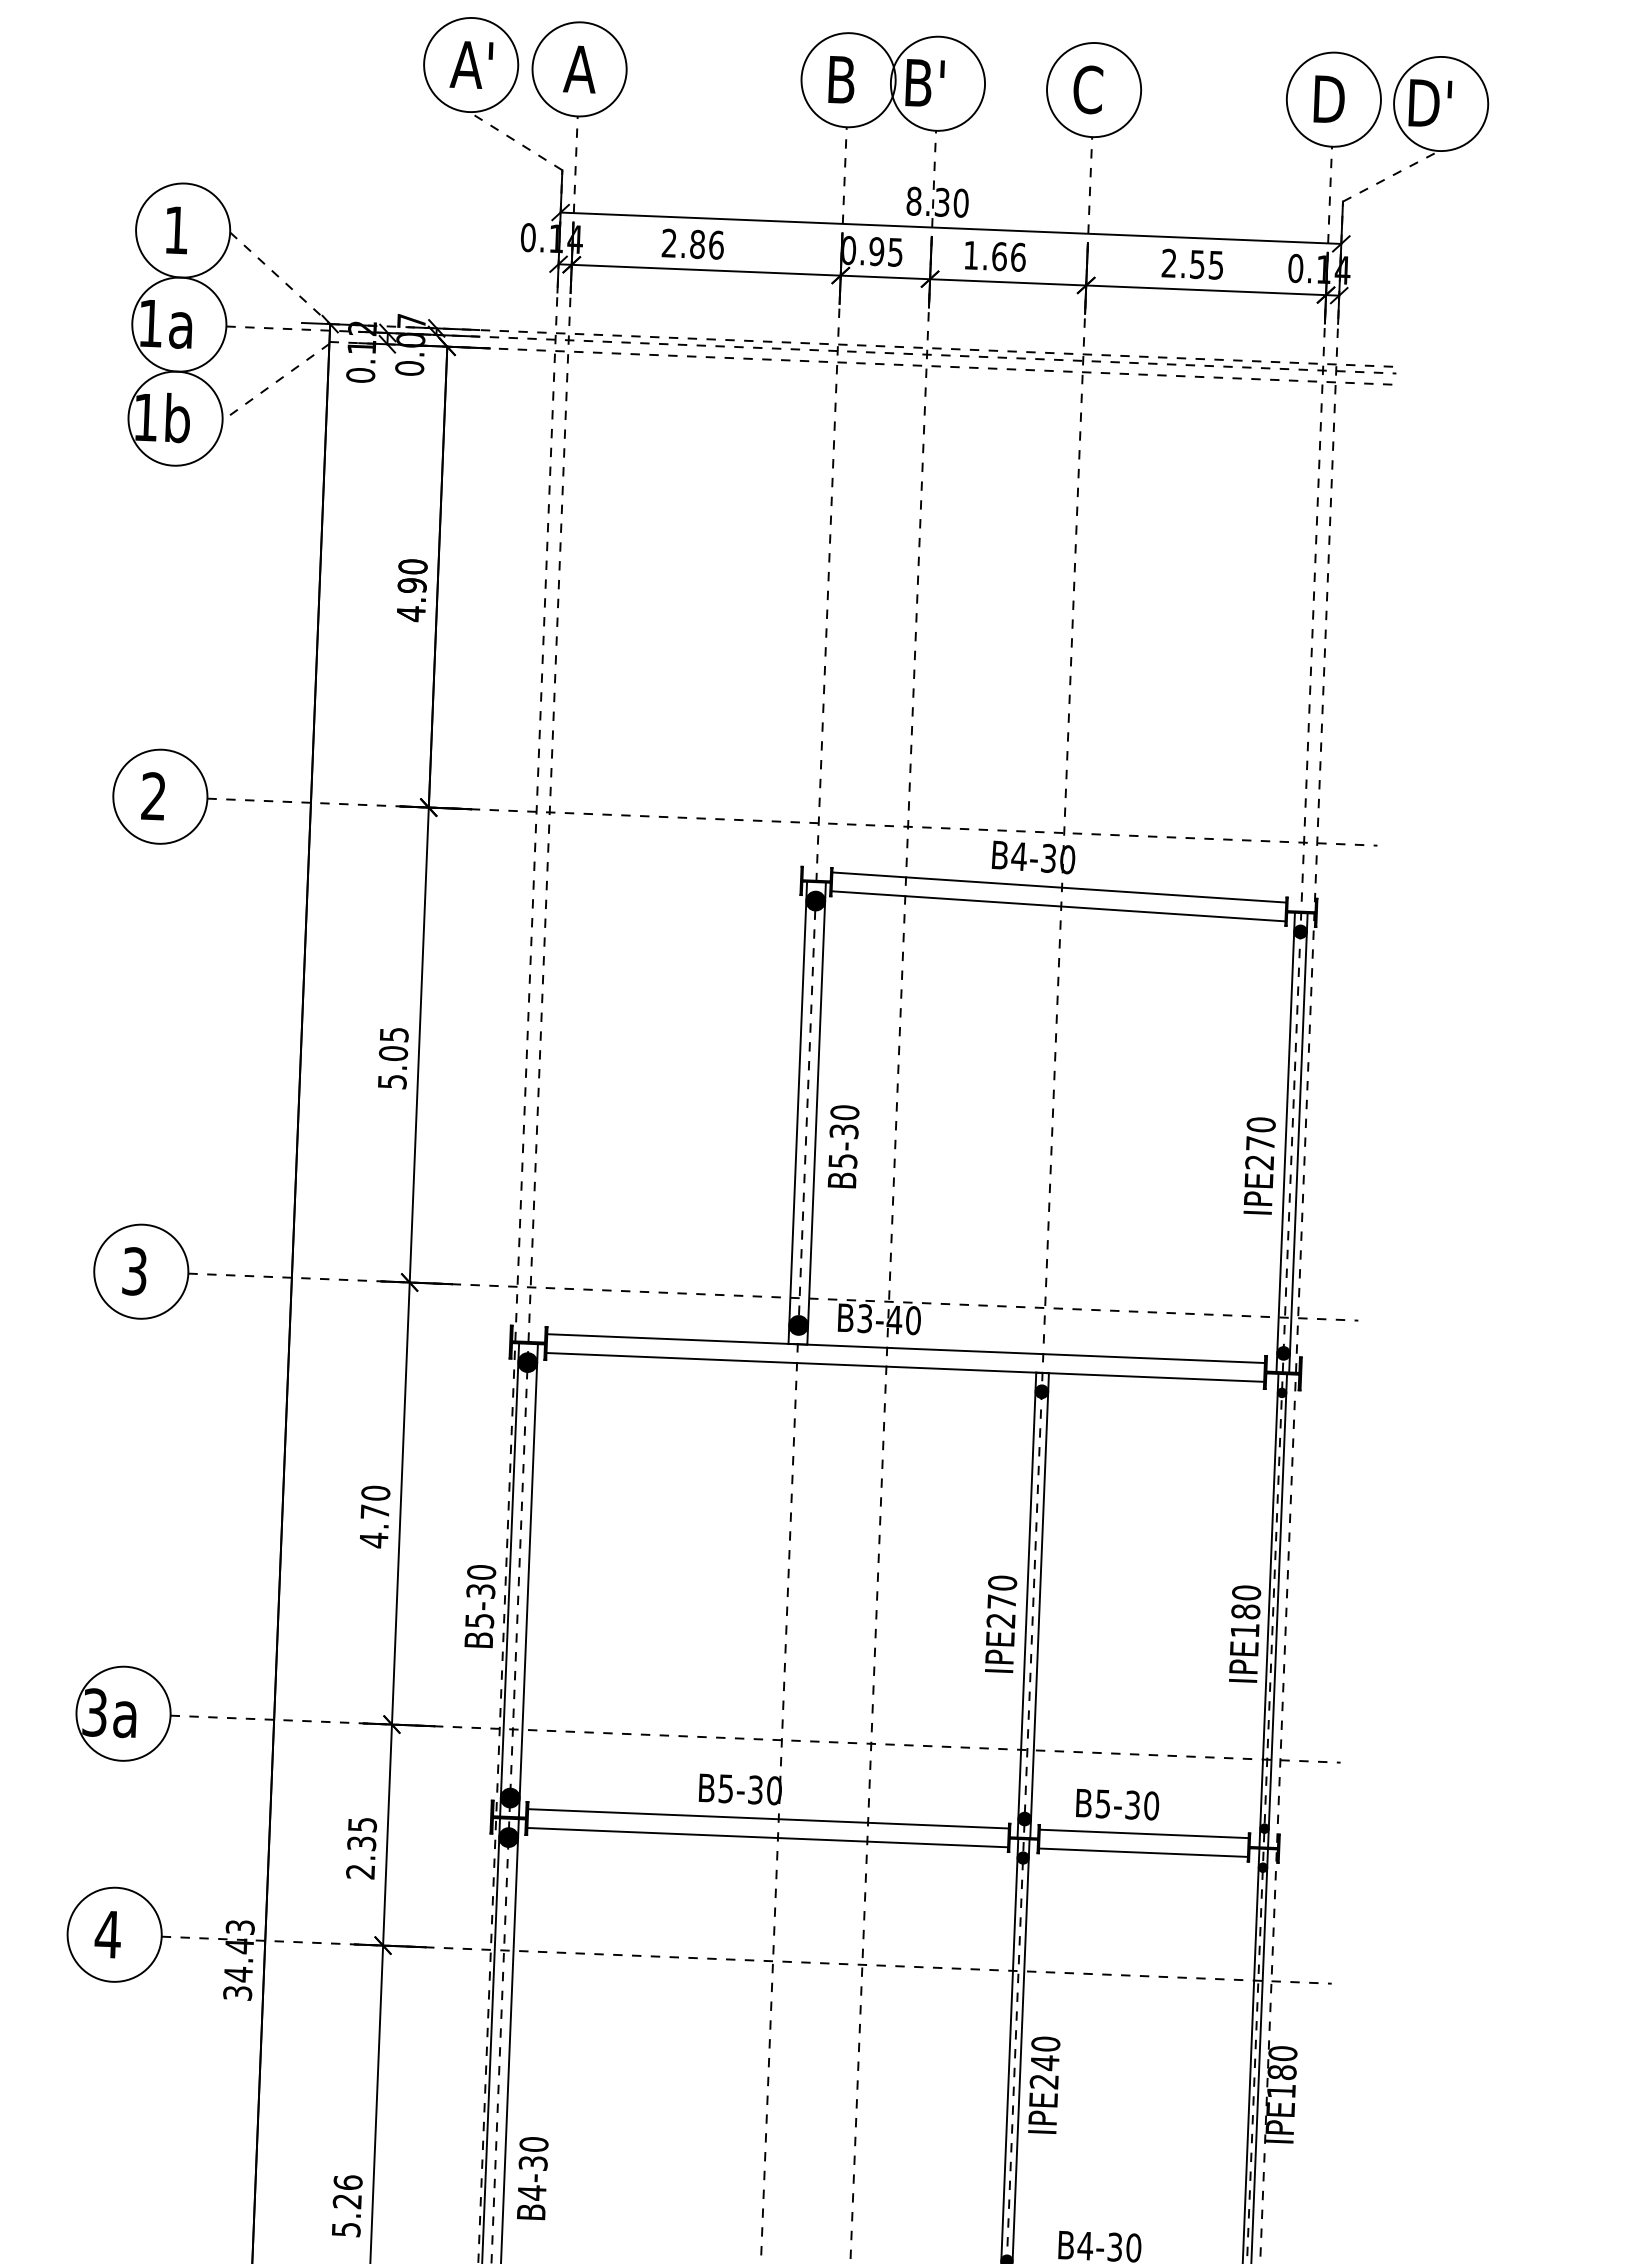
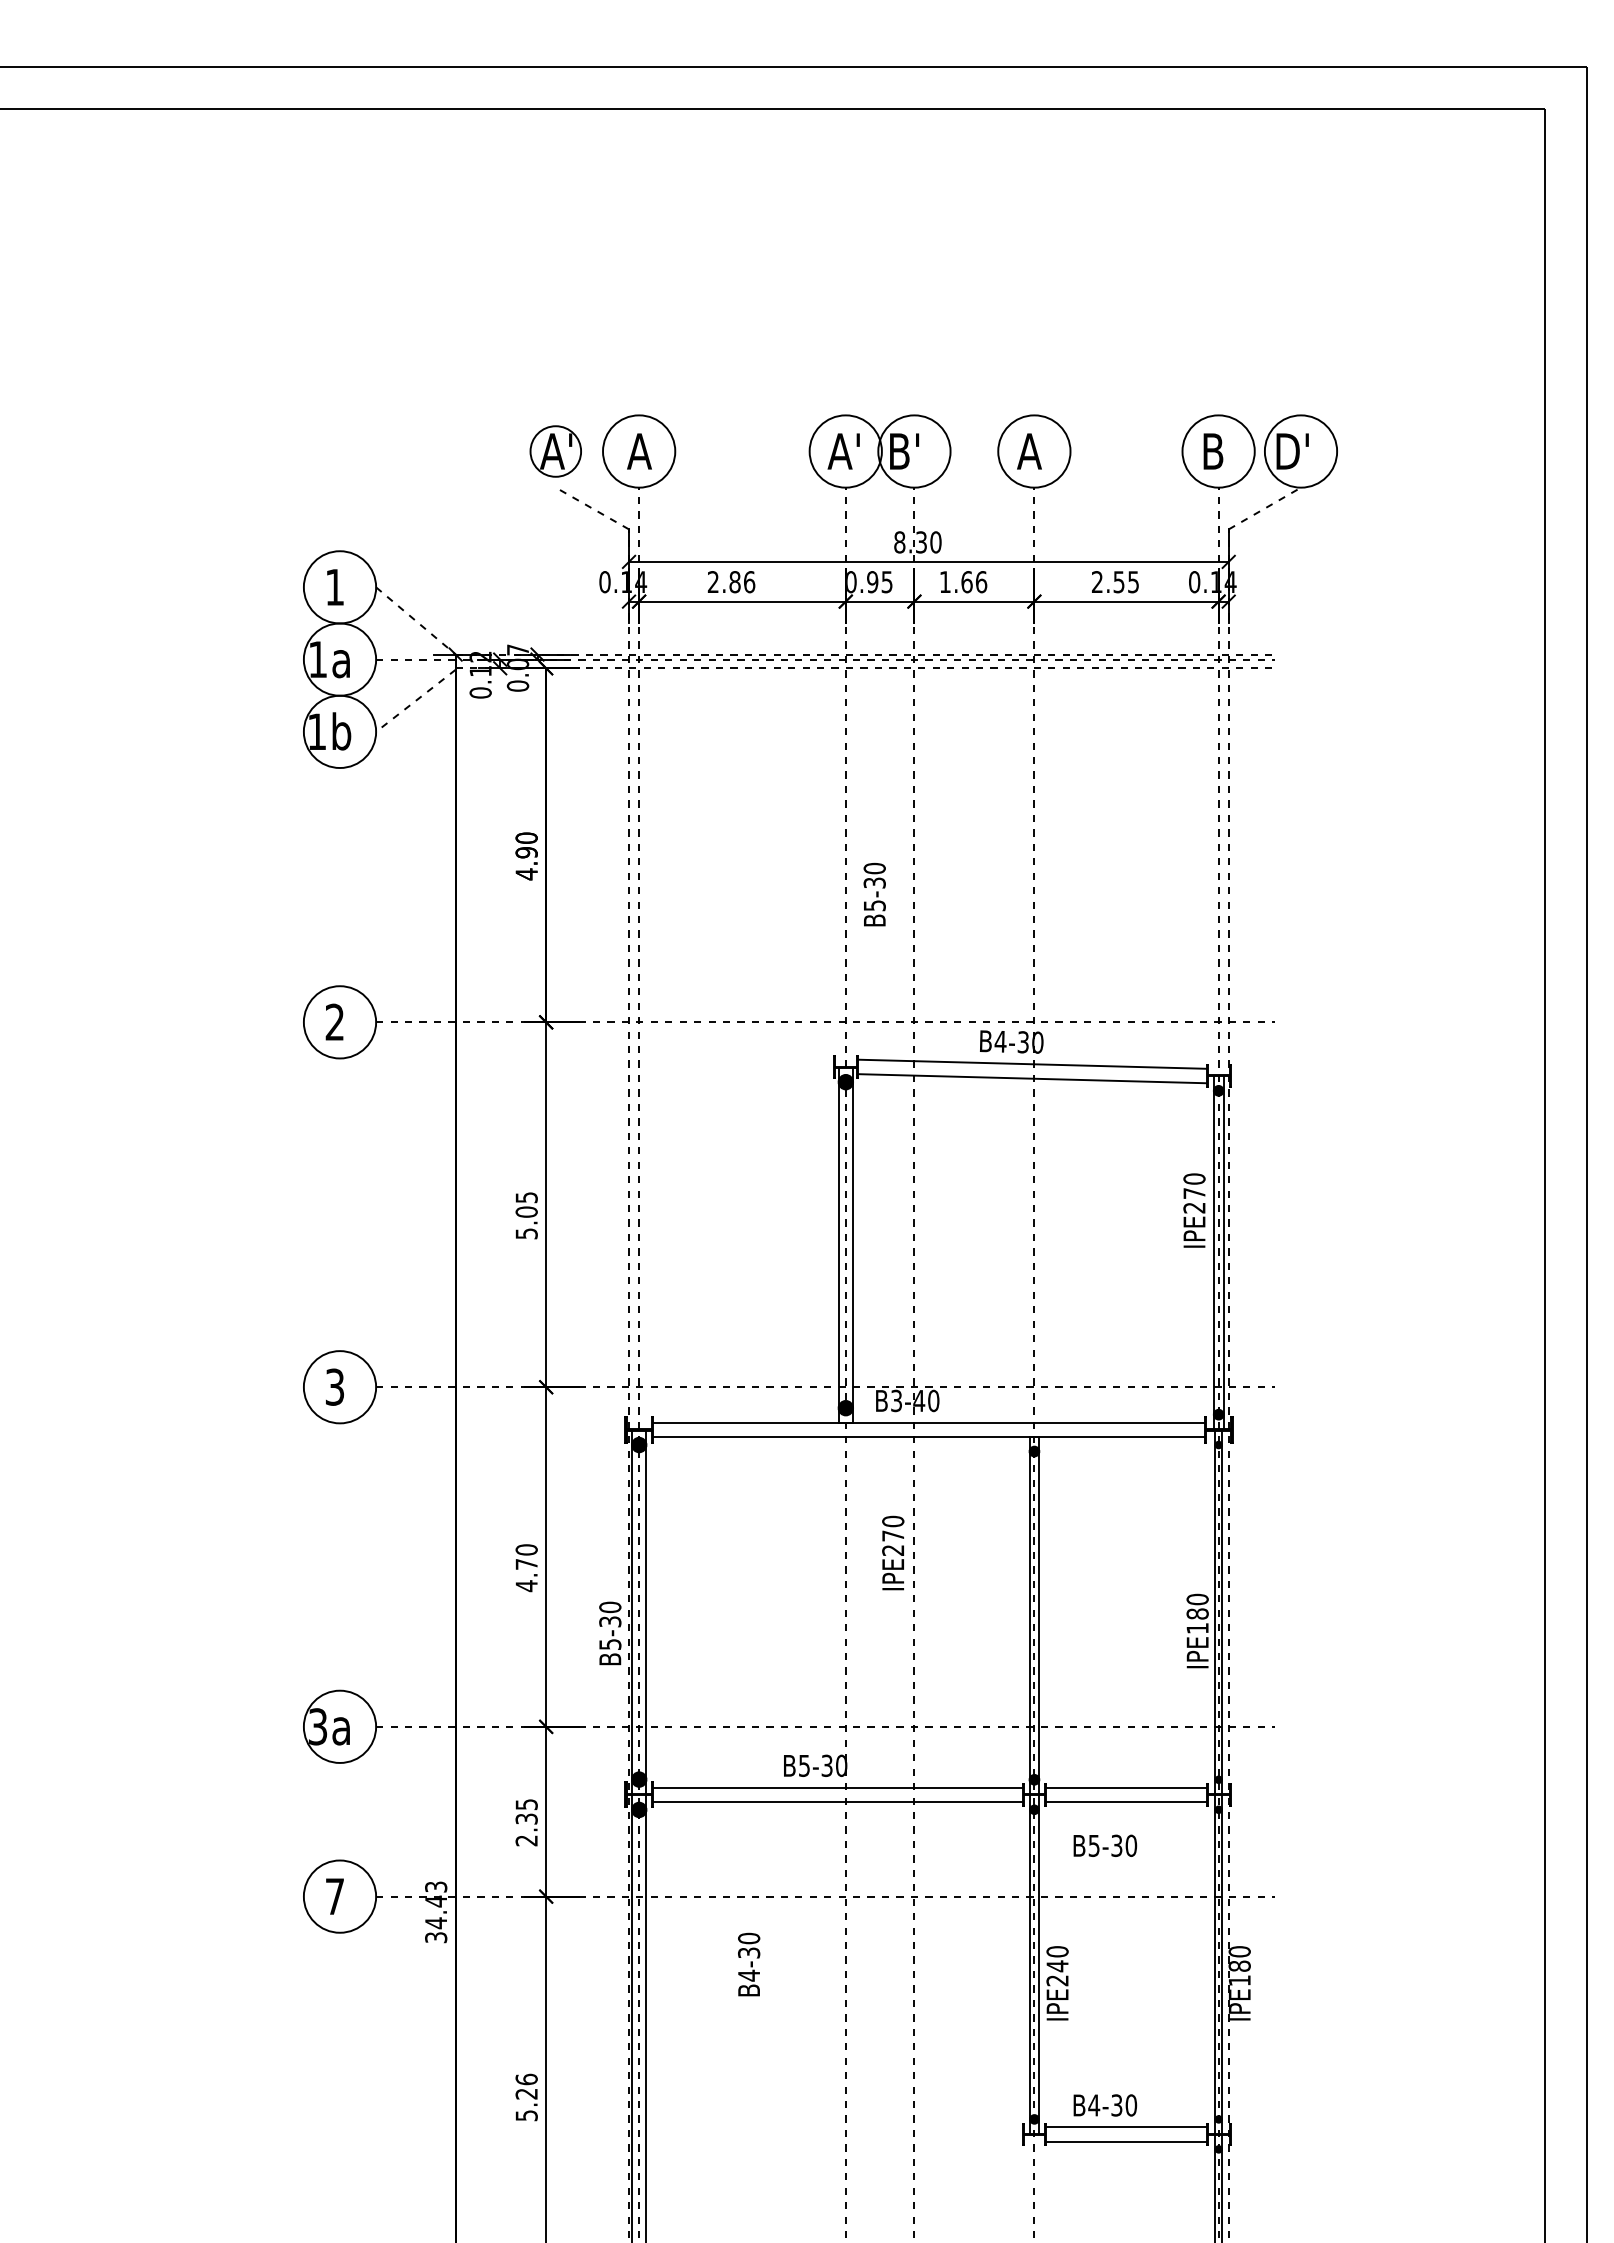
circle: (470, 65) -> (555, 451), size x0.7
text: (845, 80) -> (843, 451), B -> A'
text: (1087, 89) -> (1029, 451), C -> A
text: (1331, 99) -> (1216, 451), D -> B
text: (843, 1146) -> (874, 894), moved
text: (1259, 1165) -> (1194, 1210), moved
text: (1001, 1623) -> (893, 1552), moved
text: (1117, 1804) -> (1105, 1845), moved
text: (107, 1934) -> (334, 1896), 4 -> 7
text: (533, 2178) -> (749, 1964), moved

